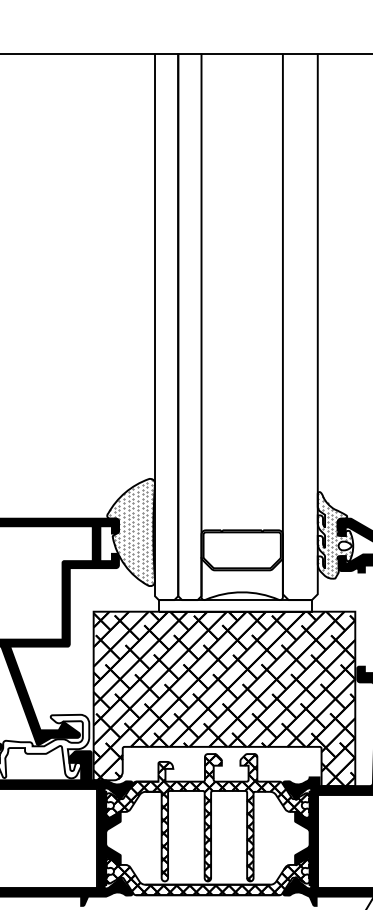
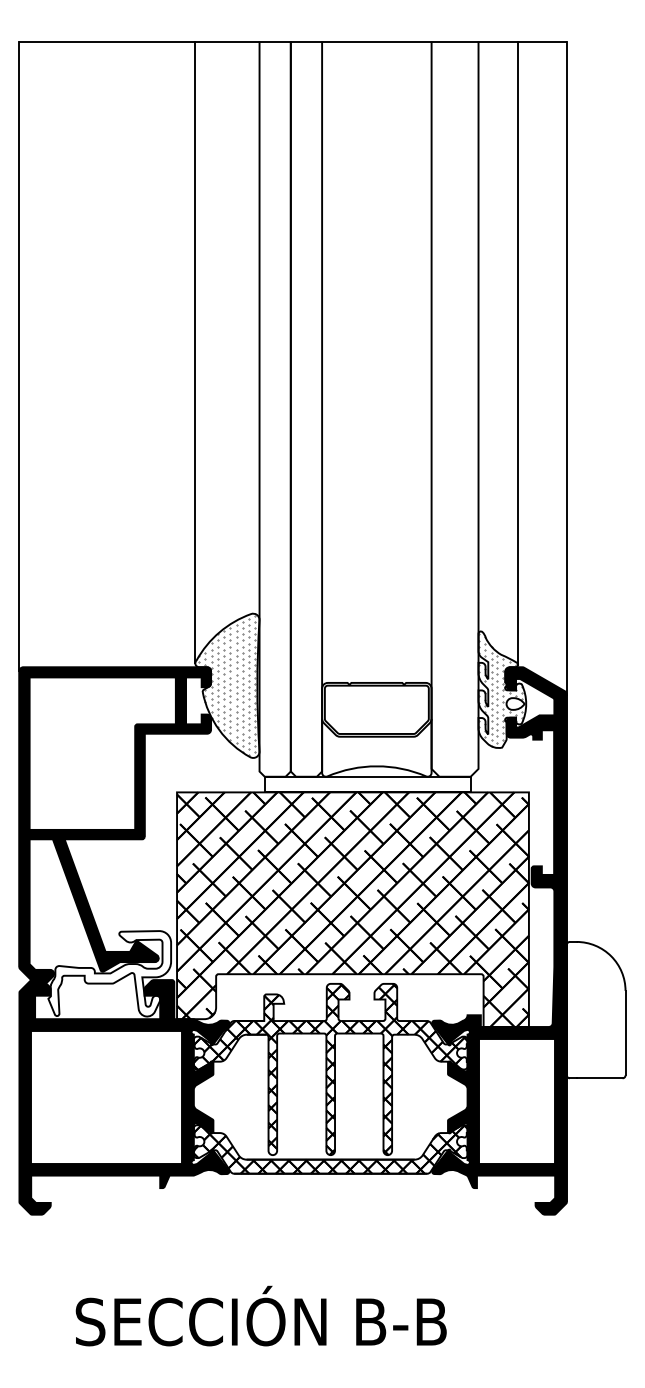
line: (107, 284) -> (195, 352), added
line: (347, 284) -> (518, 352), added

